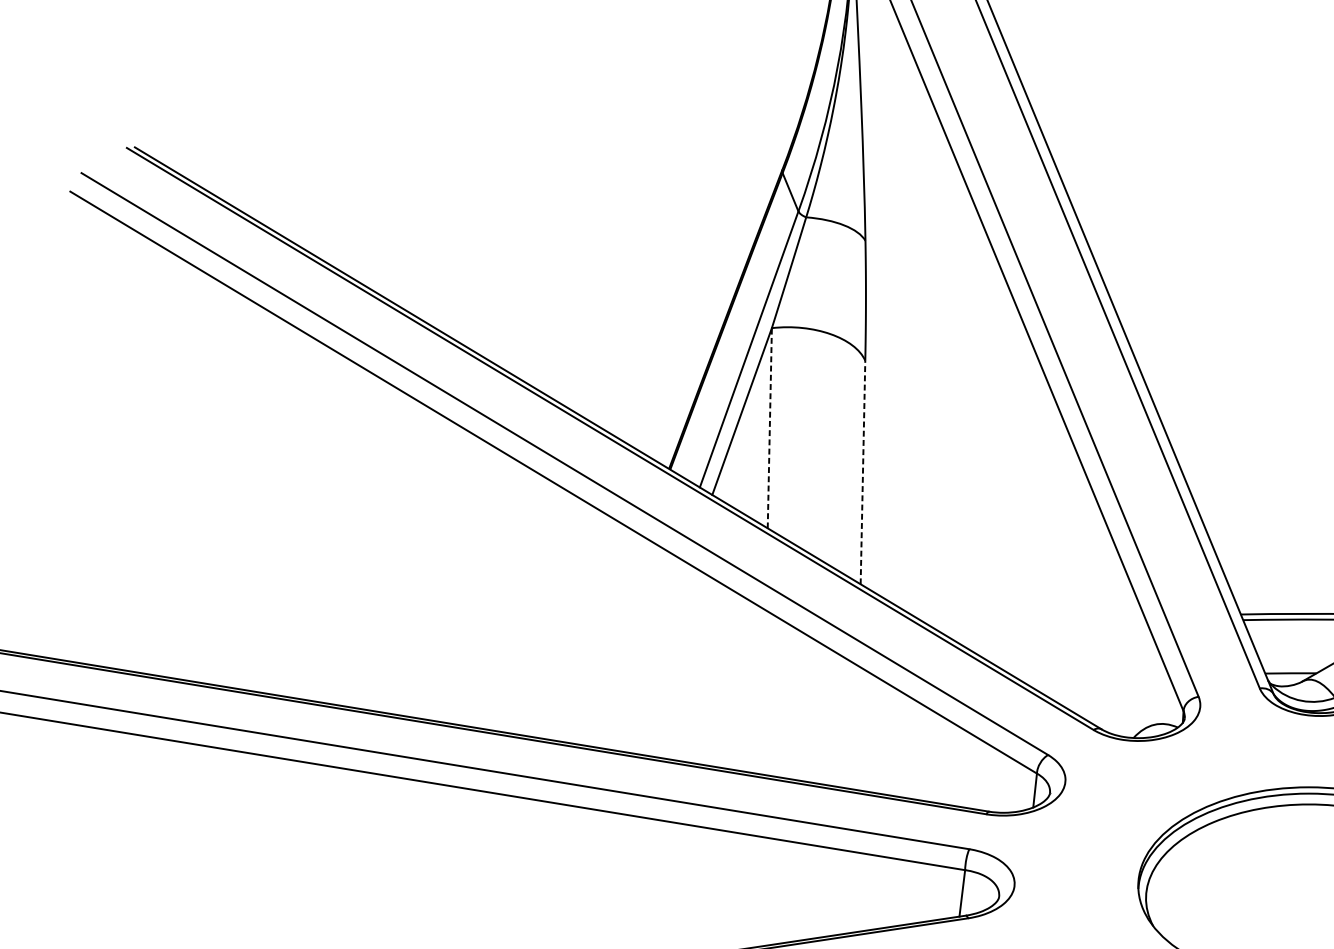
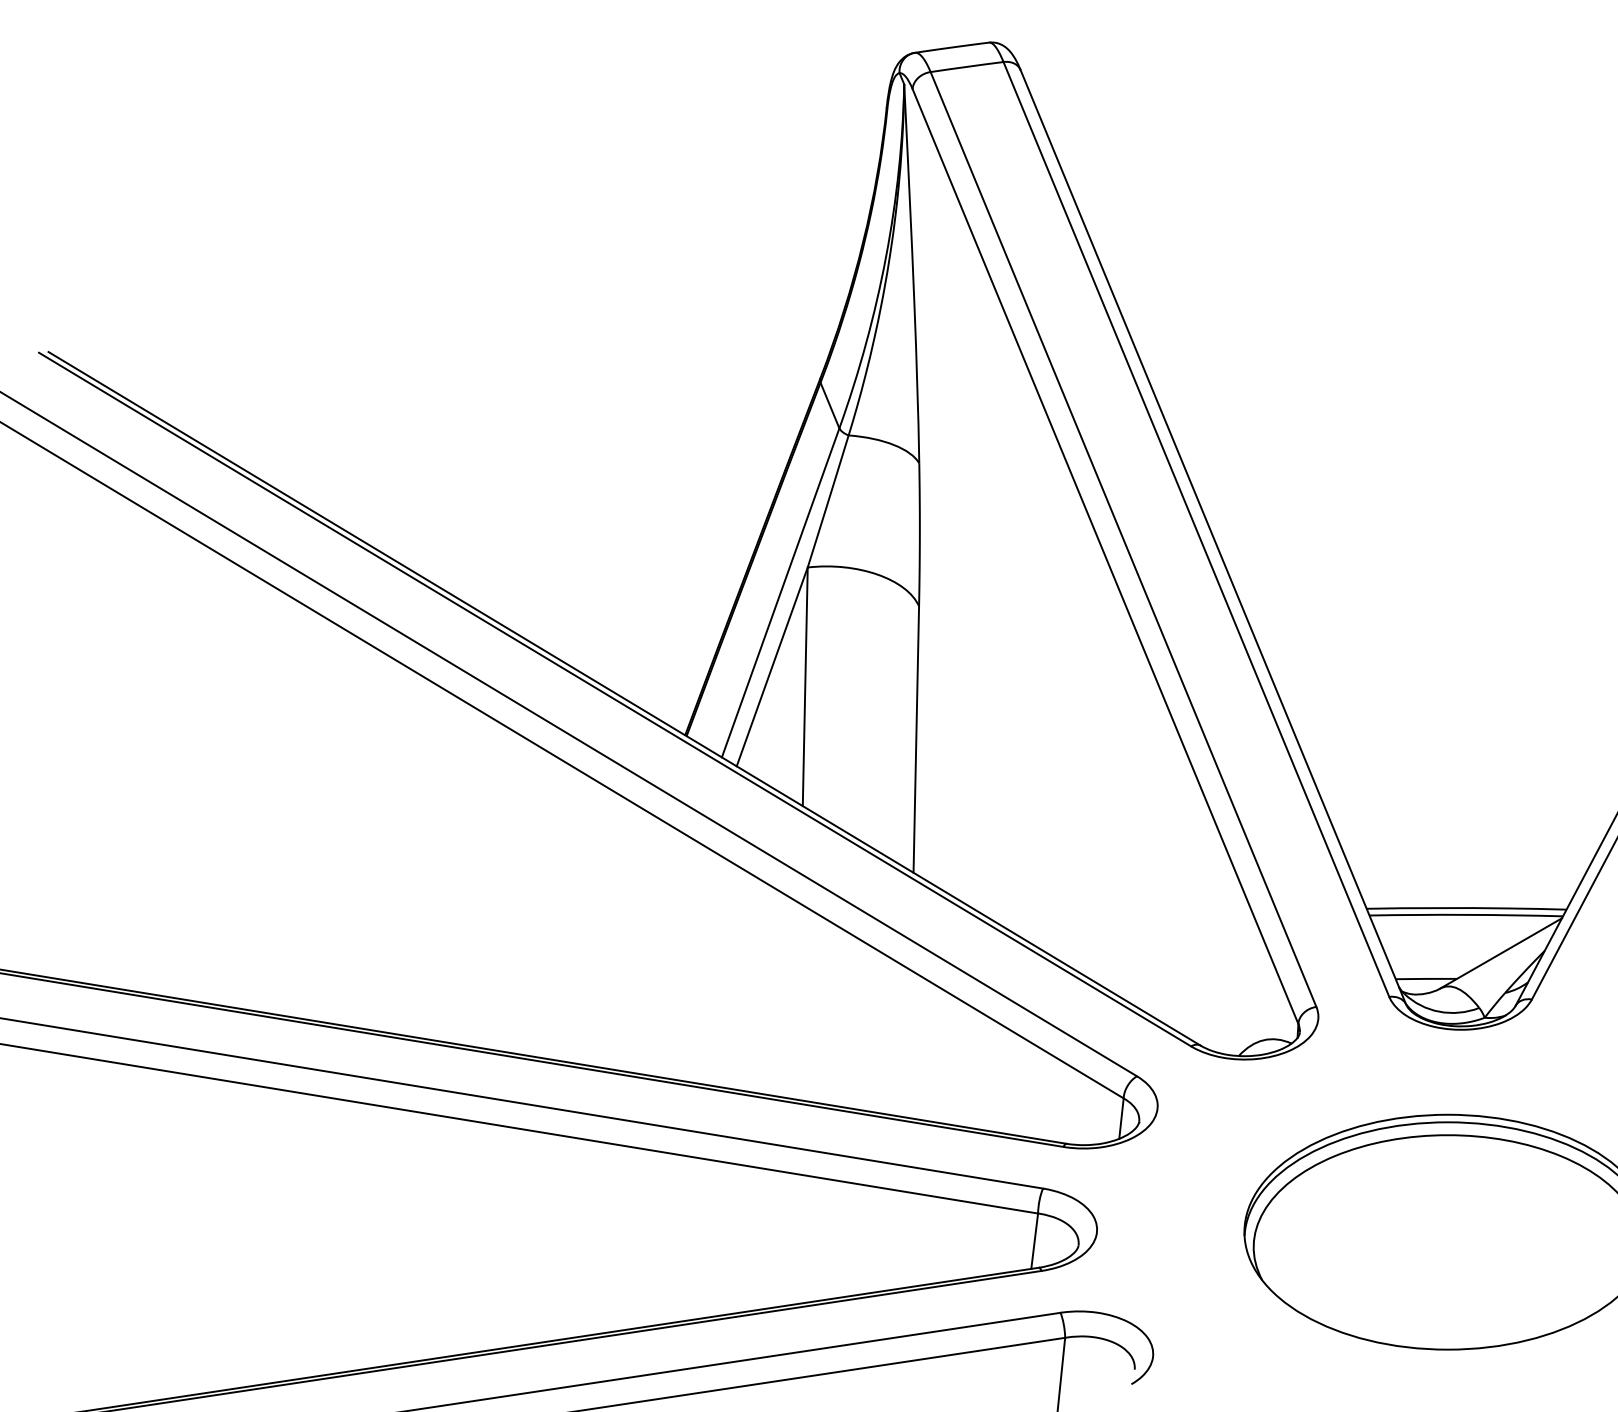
line: (770, 427) -> (805, 686), dashed -> solid
line: (863, 472) -> (916, 739), dashed -> solid

